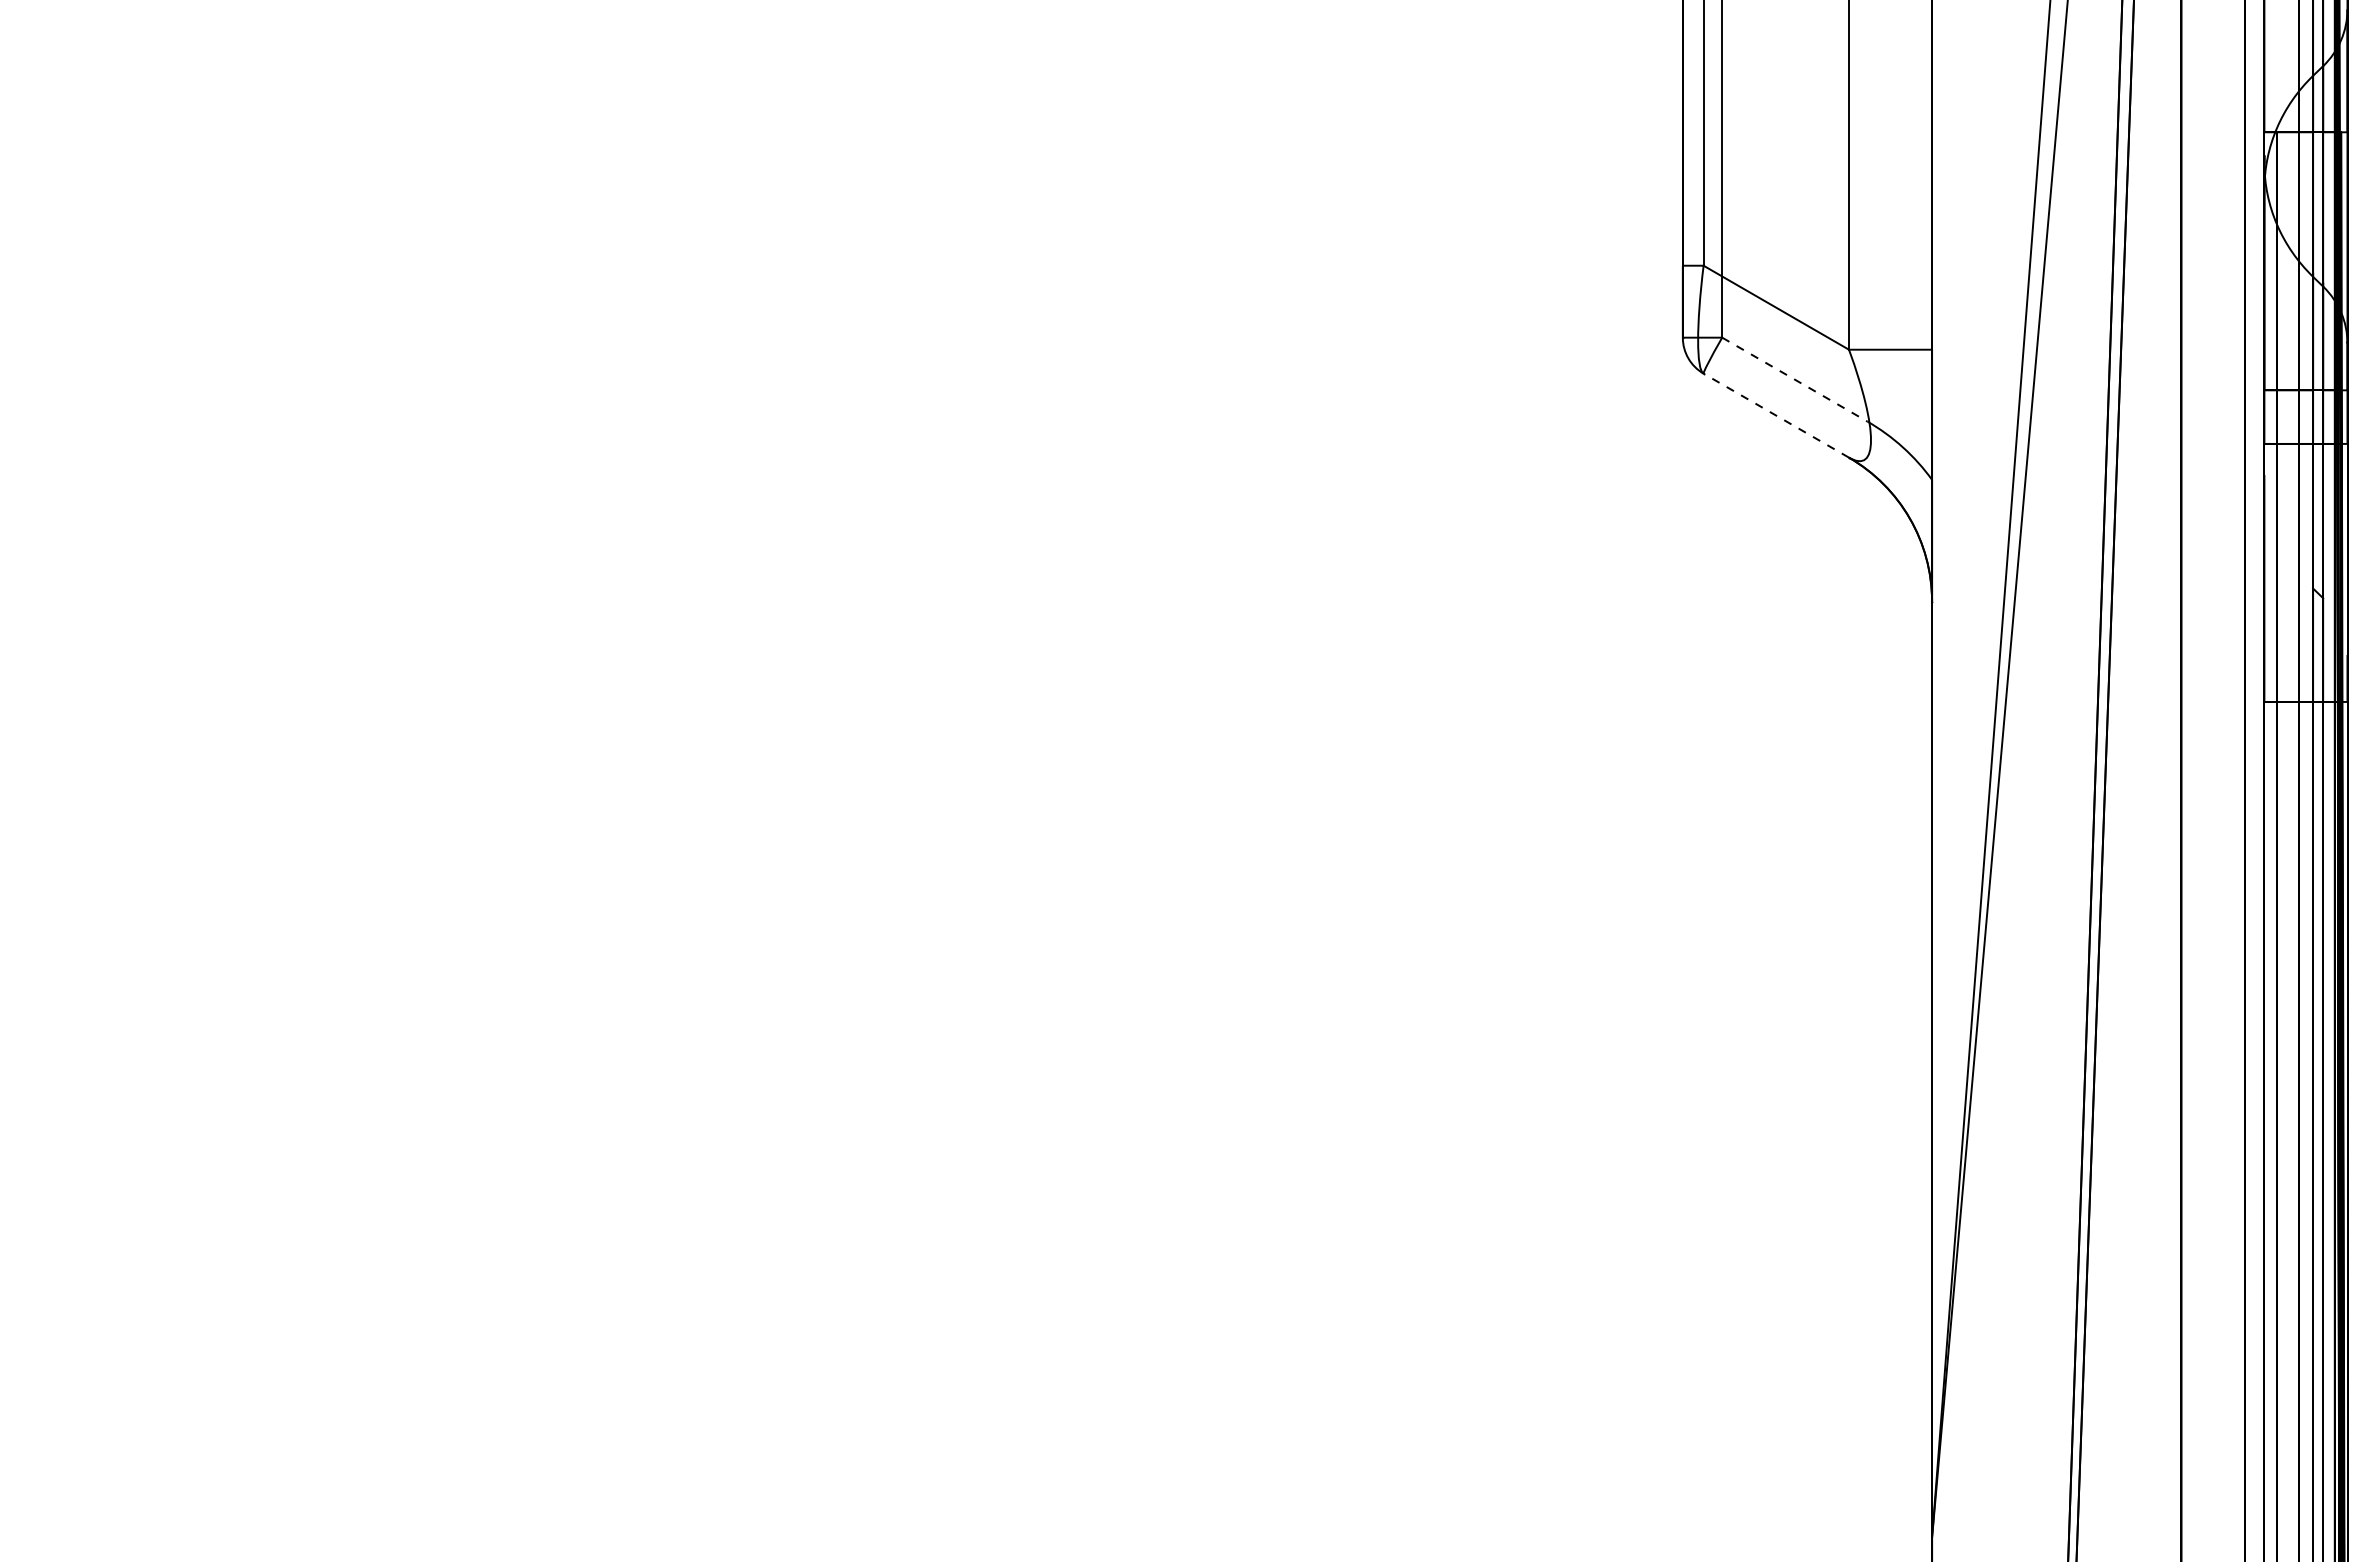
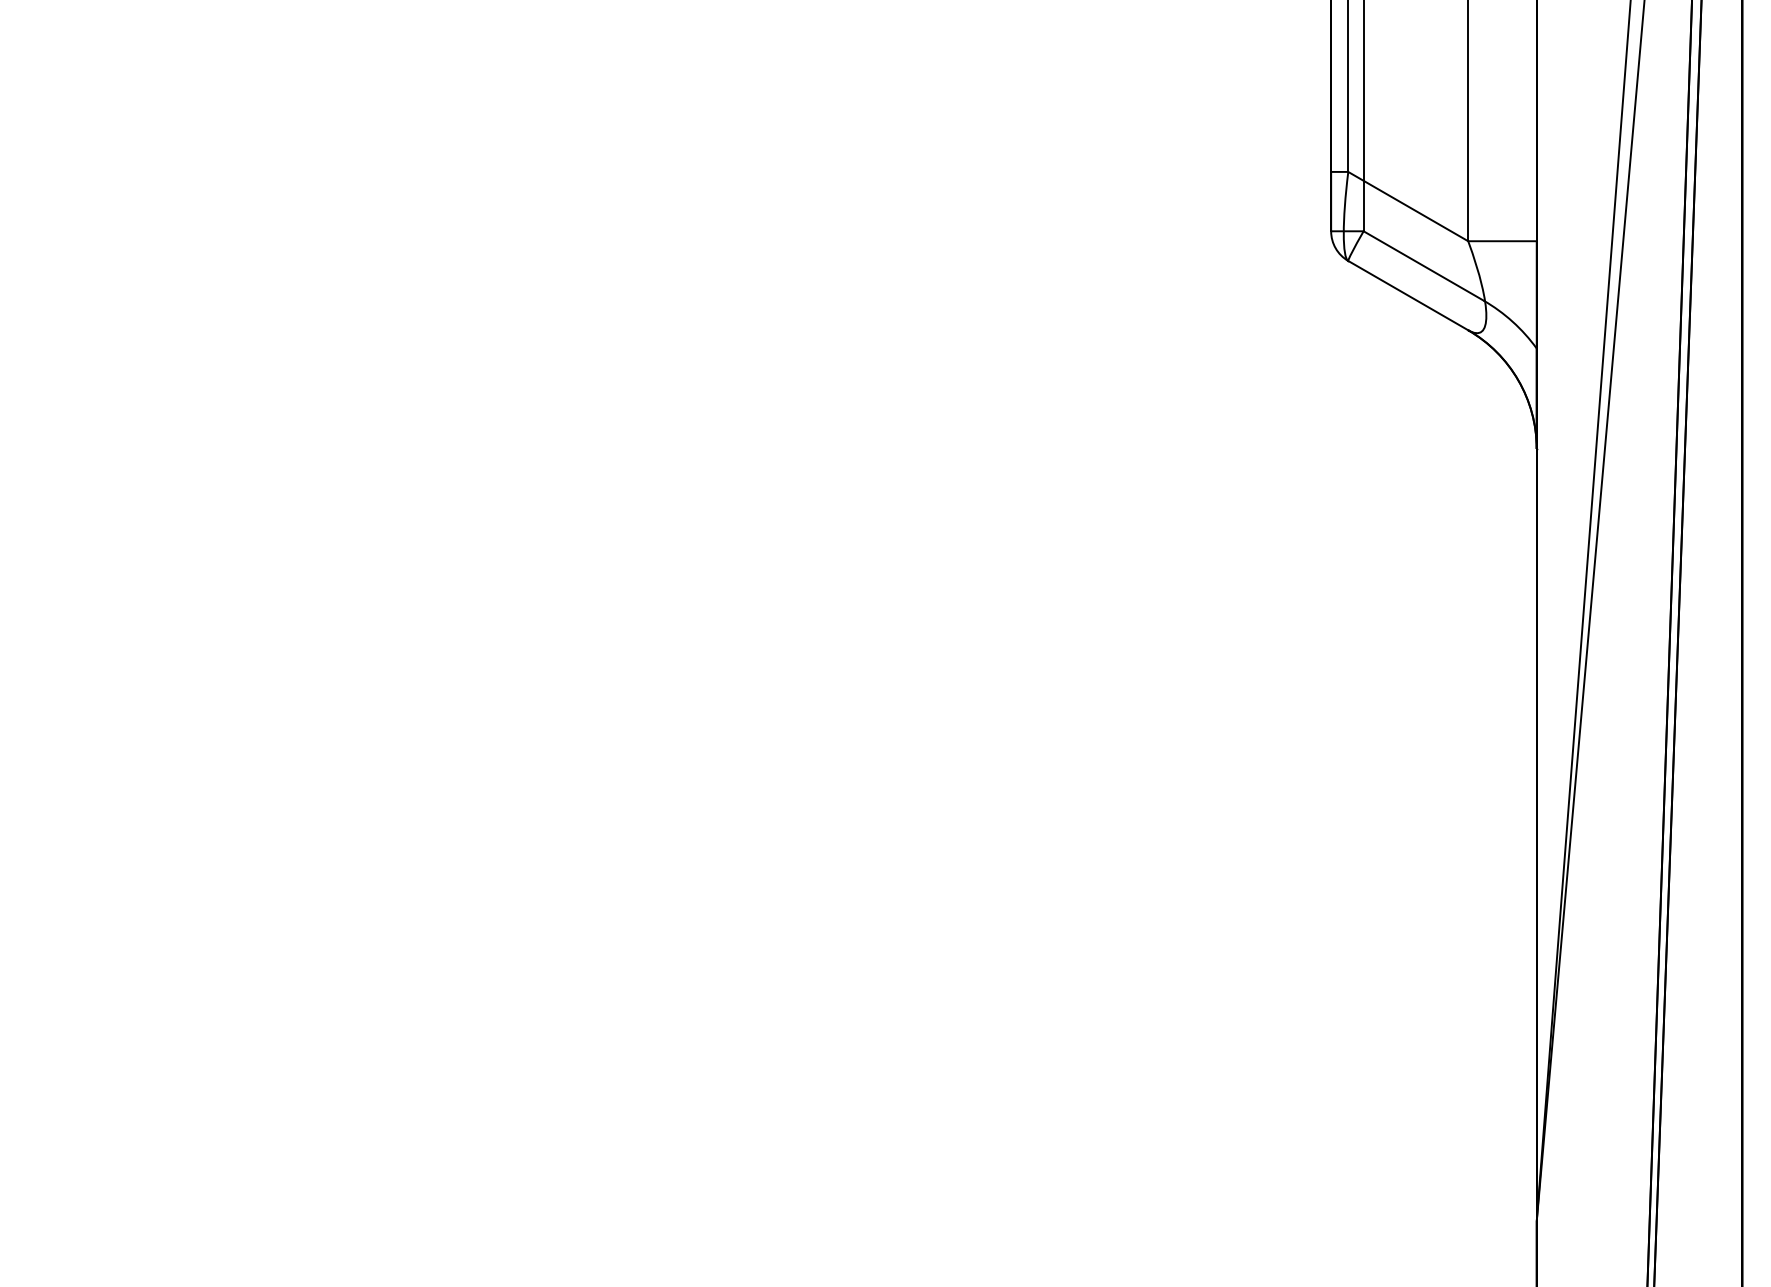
line: (1794, 379) -> (1423, 265), dashed -> solid
line: (1776, 415) -> (1408, 295), dashed -> solid

